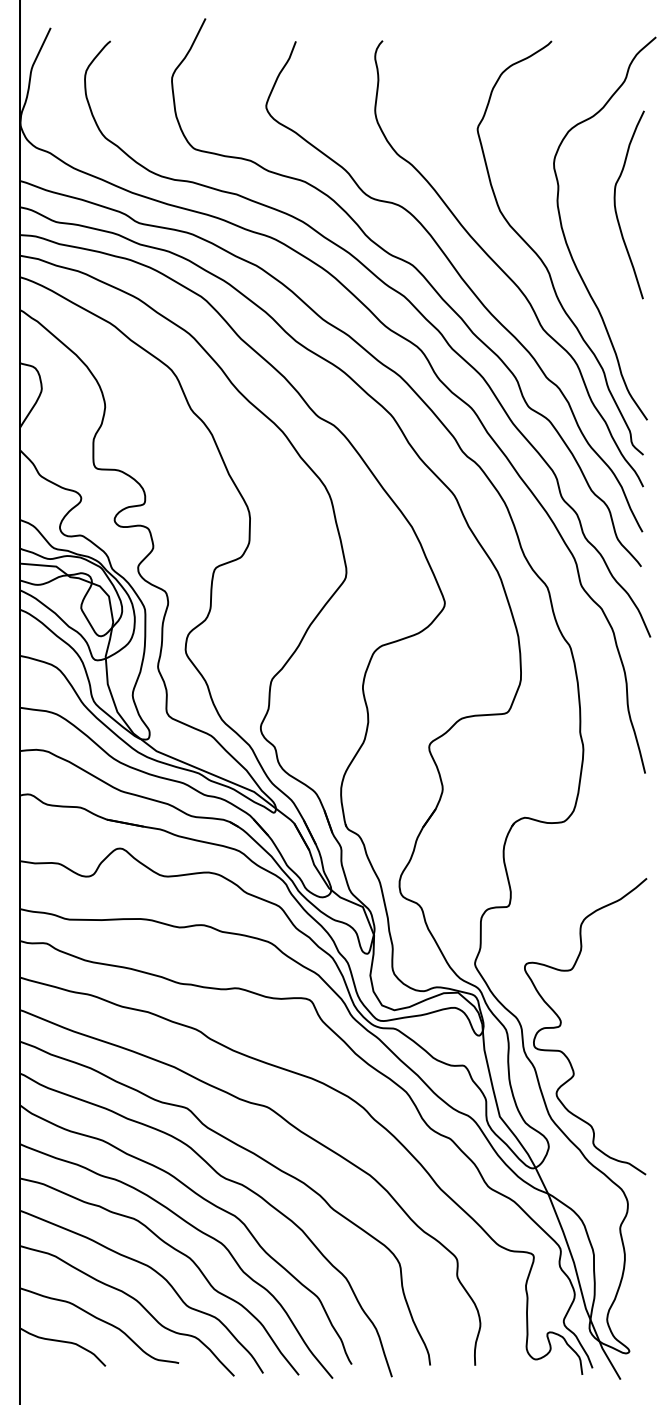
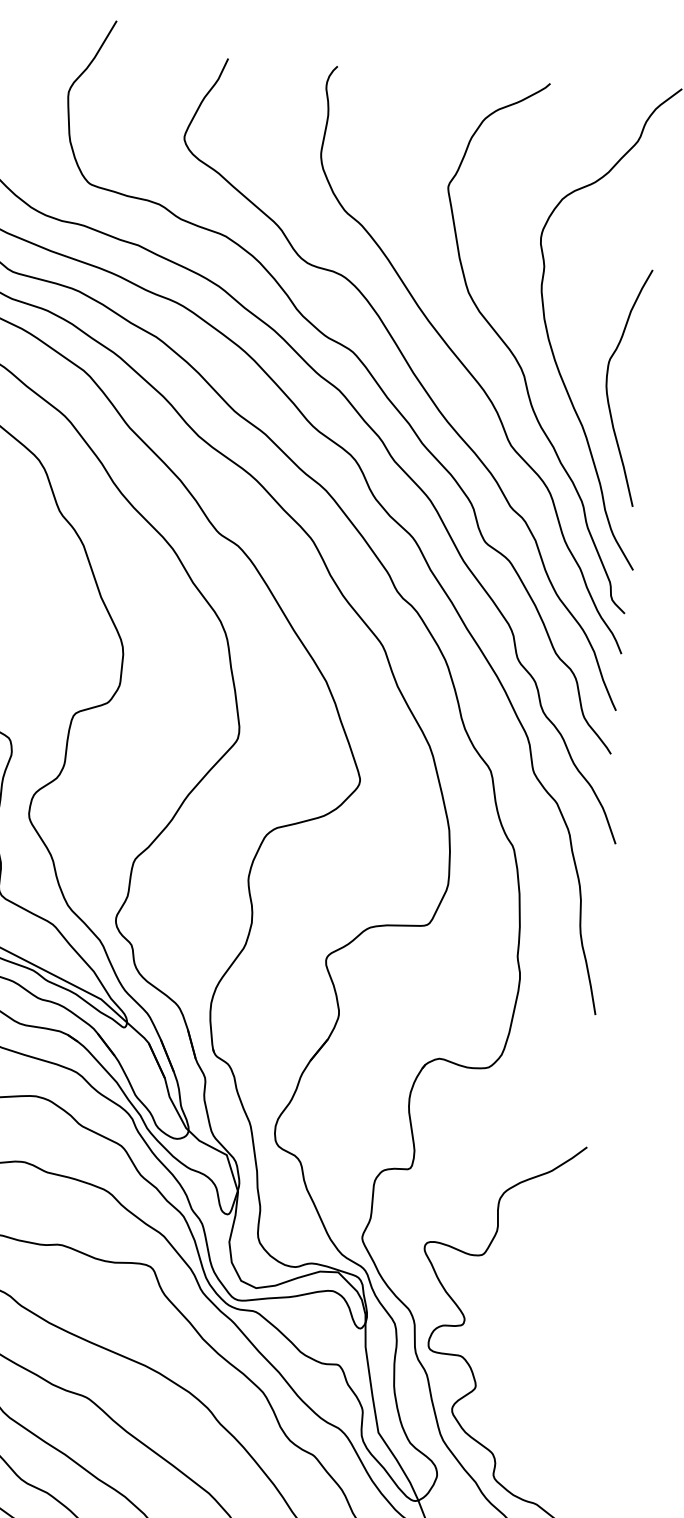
curve: (616, 207) -> (608, 388), moved

